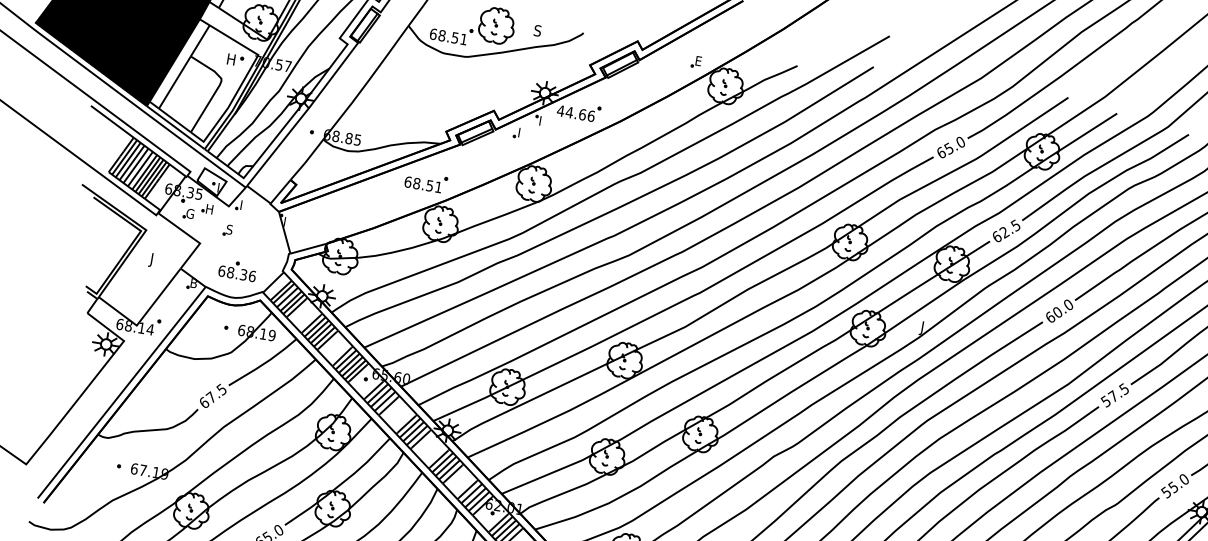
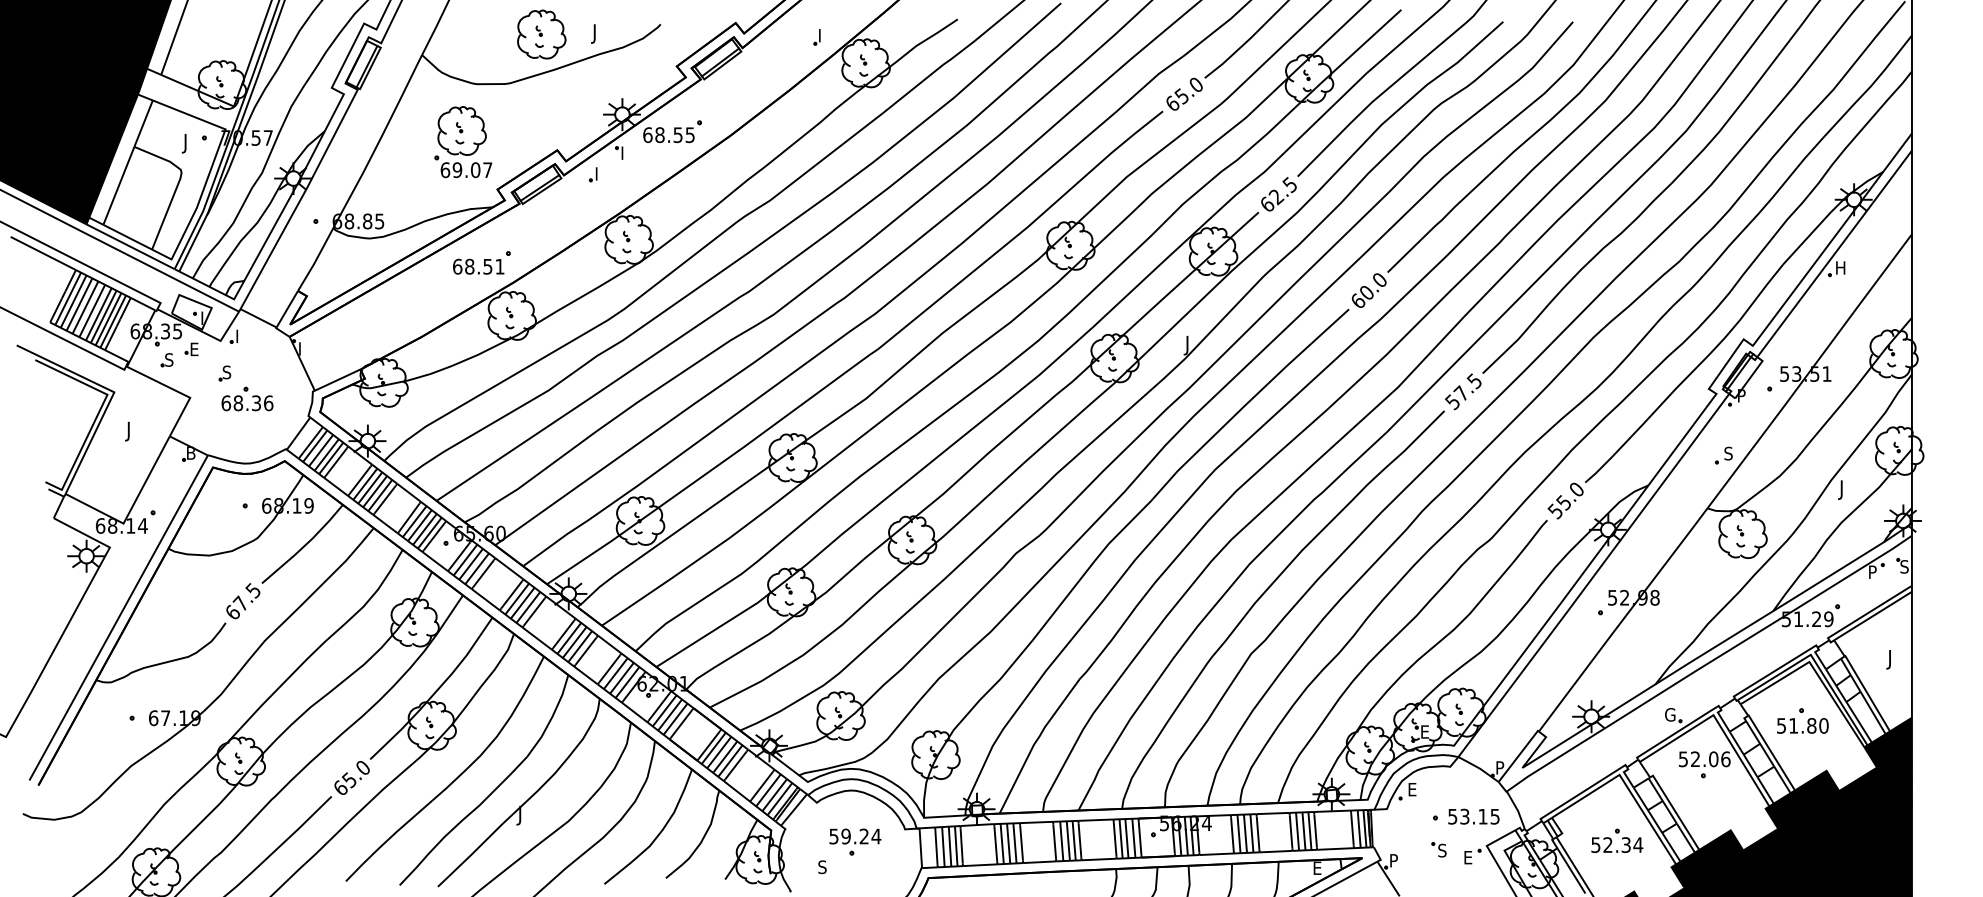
text: (536, 31) -> (596, 33), S -> J
part: (451, 34) -> (481, 56), removed
text: (230, 60) -> (188, 143), H -> J
text: (699, 61) -> (823, 35), E -> I
part: (427, 93) -> (463, 142), added
text: (575, 113) -> (668, 135), 44.66 -> 68.55
text: (209, 209) -> (195, 349), H -> E
text: (190, 213) -> (170, 359), G -> S
part: (237, 270) -> (247, 398), moved

